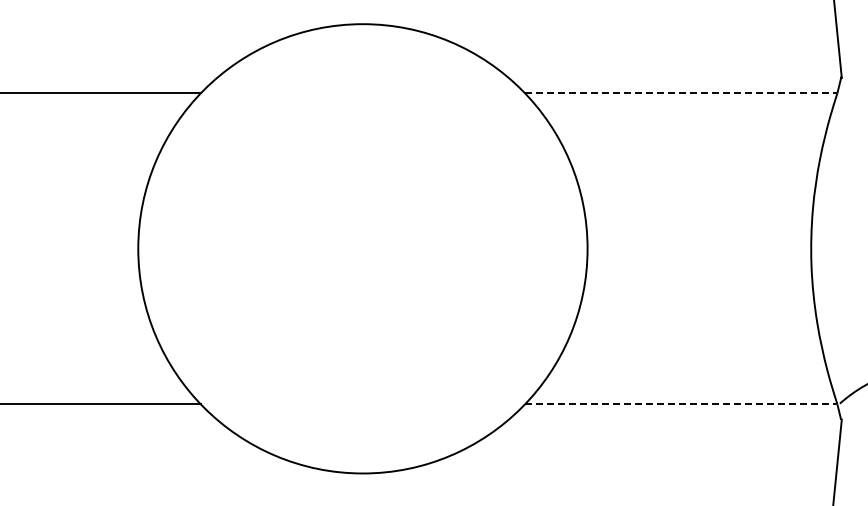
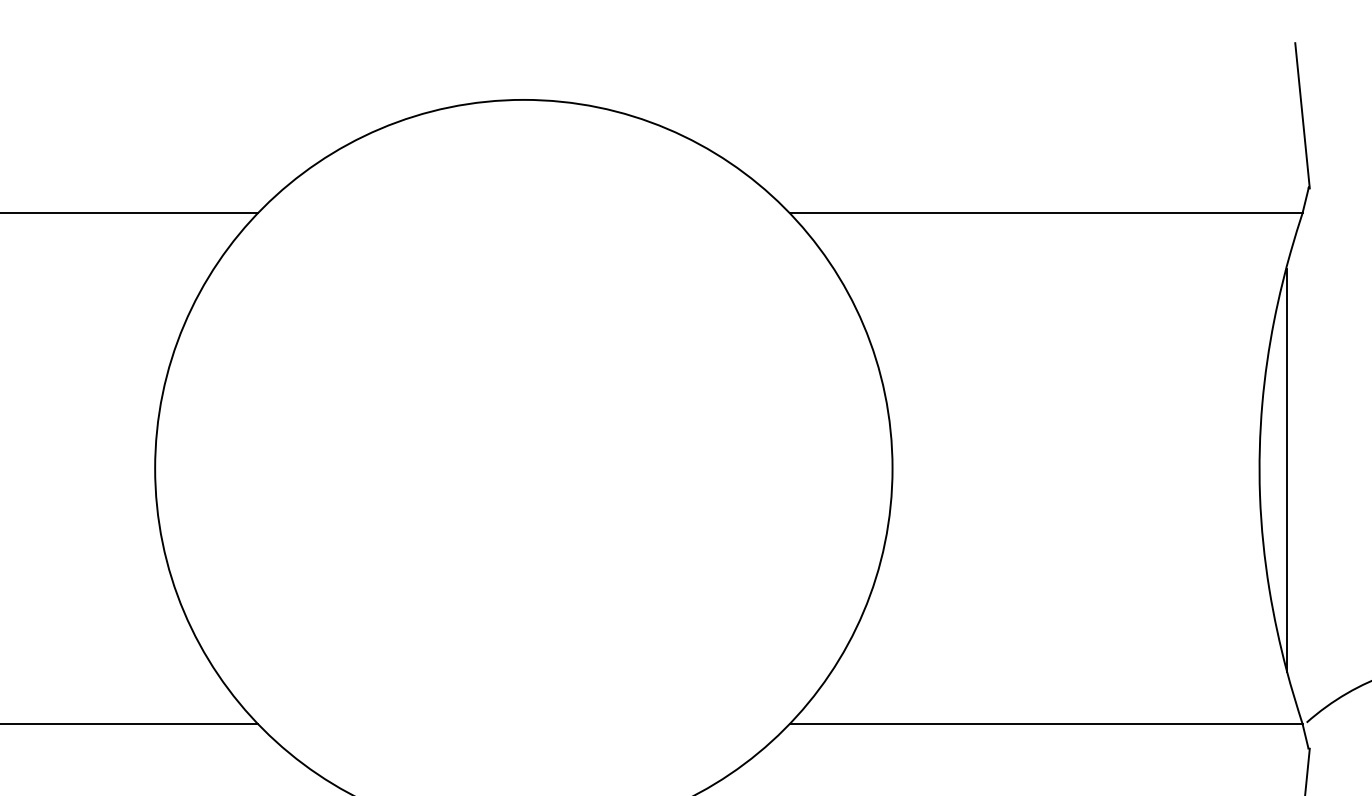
line: (681, 93) -> (1046, 213), dashed -> solid
line: (827, 249) -> (1286, 469), added
line: (681, 404) -> (1046, 724), dashed -> solid

